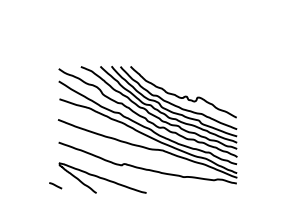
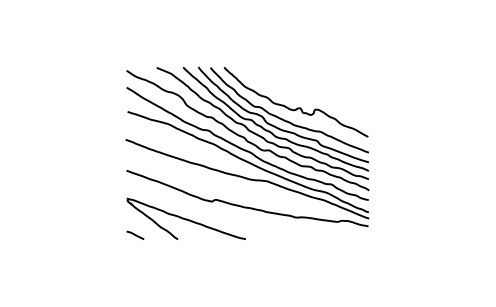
line: (55, 185) -> (135, 234), moved

